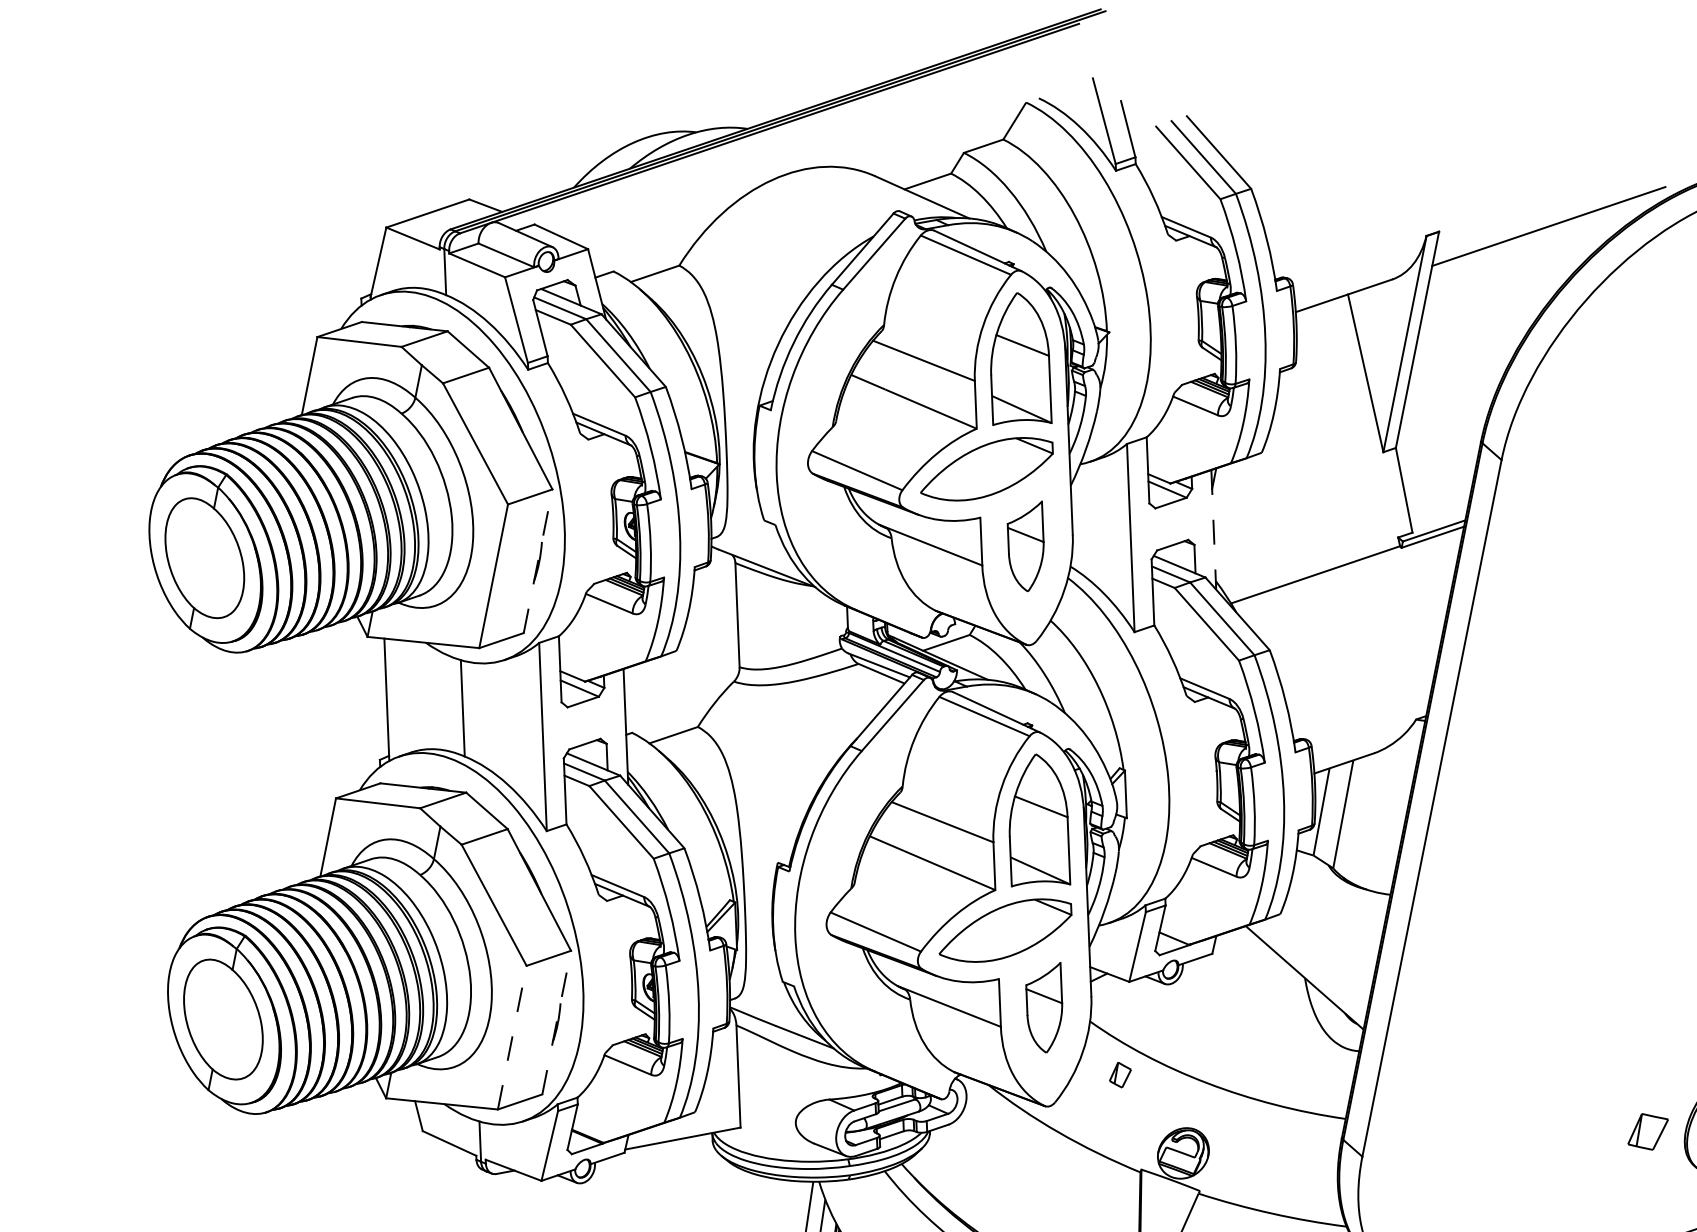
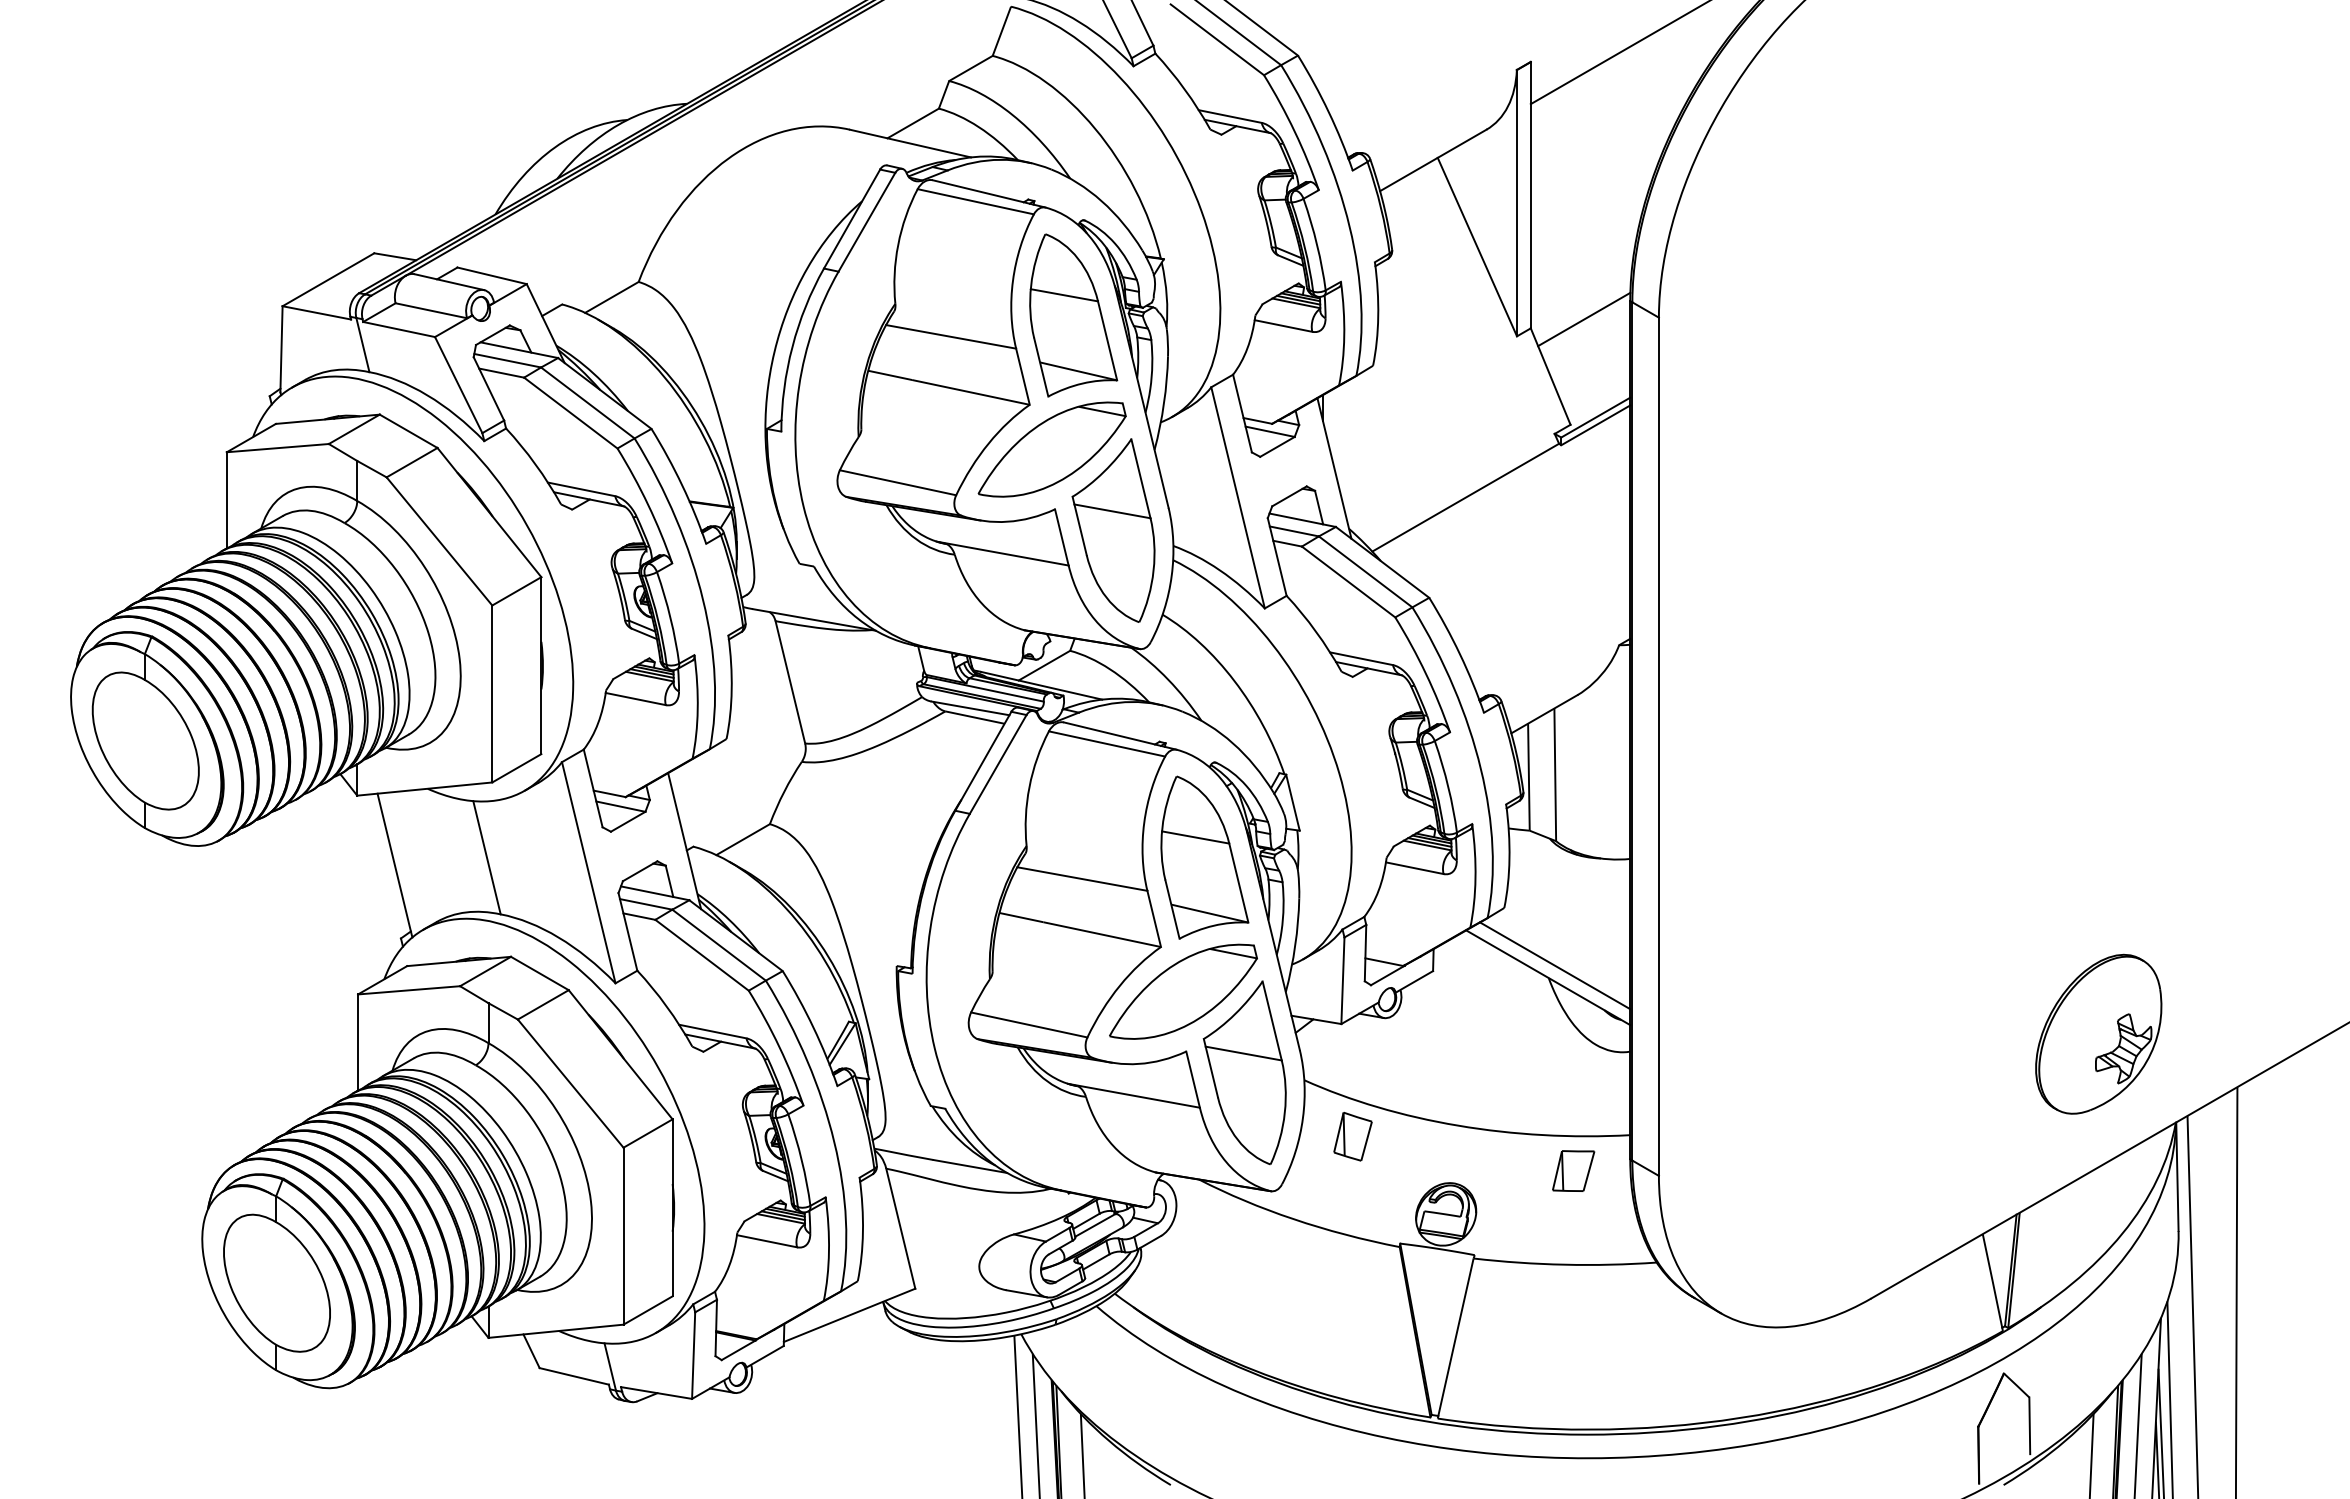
line: (1440, 449) -> (1584, 319), added
line: (1213, 530) -> (1334, 469), dashed -> solid
part: (1024, 544) -> (1113, 530), size x1.67
line: (538, 561) -> (541, 665), dashed -> solid
line: (1312, 969) -> (1555, 965), added
part: (1042, 1005) -> (1244, 1072), size x1.67
line: (556, 1022) -> (672, 1207), dashed -> solid
line: (512, 1037) -> (623, 1235), dashed -> solid
part: (1120, 1074) -> (1352, 1136), size x1.67
part: (1648, 1131) -> (1573, 1170), moved

